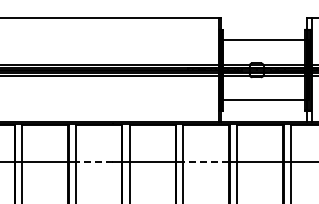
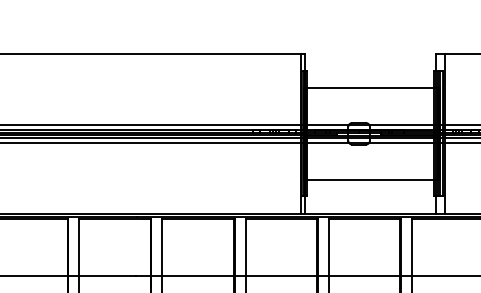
line: (93, 161) -> (106, 274), dashed -> solid
line: (205, 161) -> (279, 274), dashed -> solid

